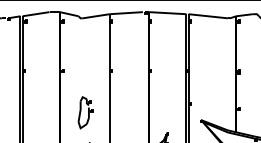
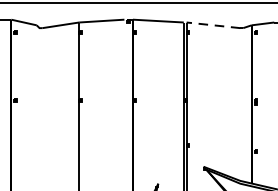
line: (208, 16) -> (213, 25), solid -> dashed
part: (85, 112) -> (46, 156), removed

